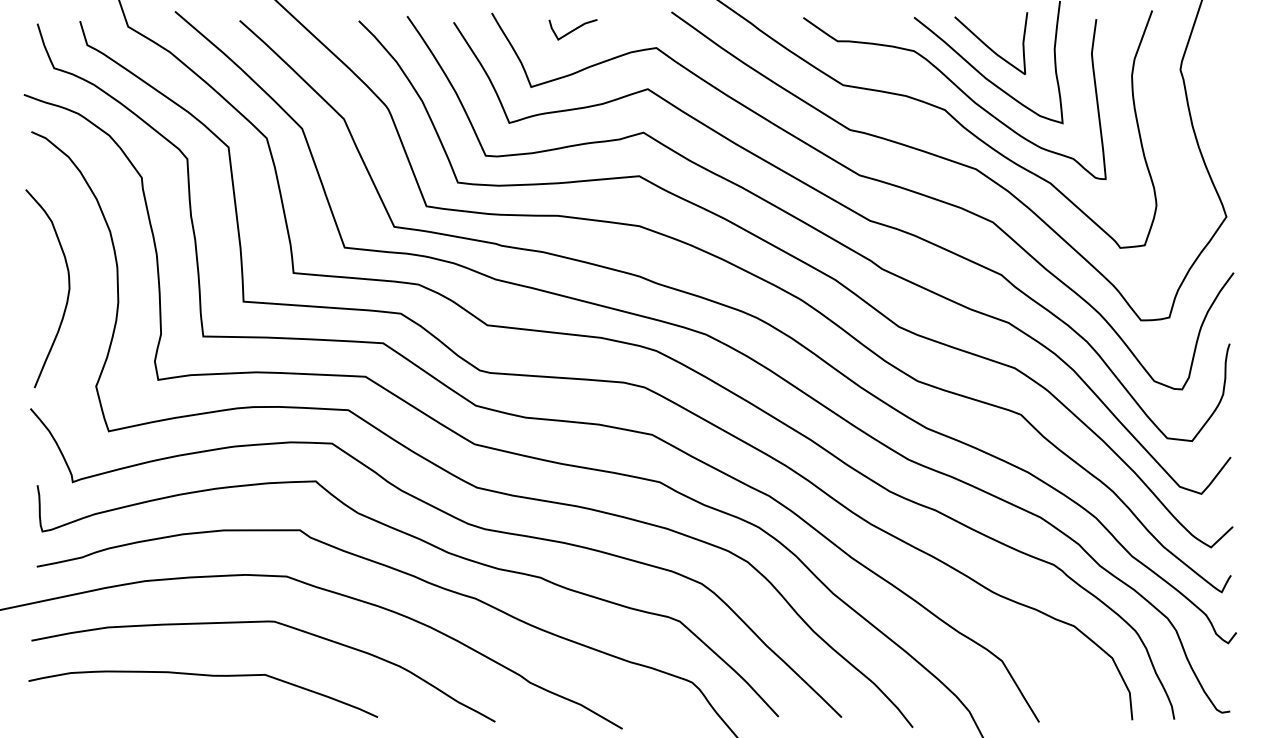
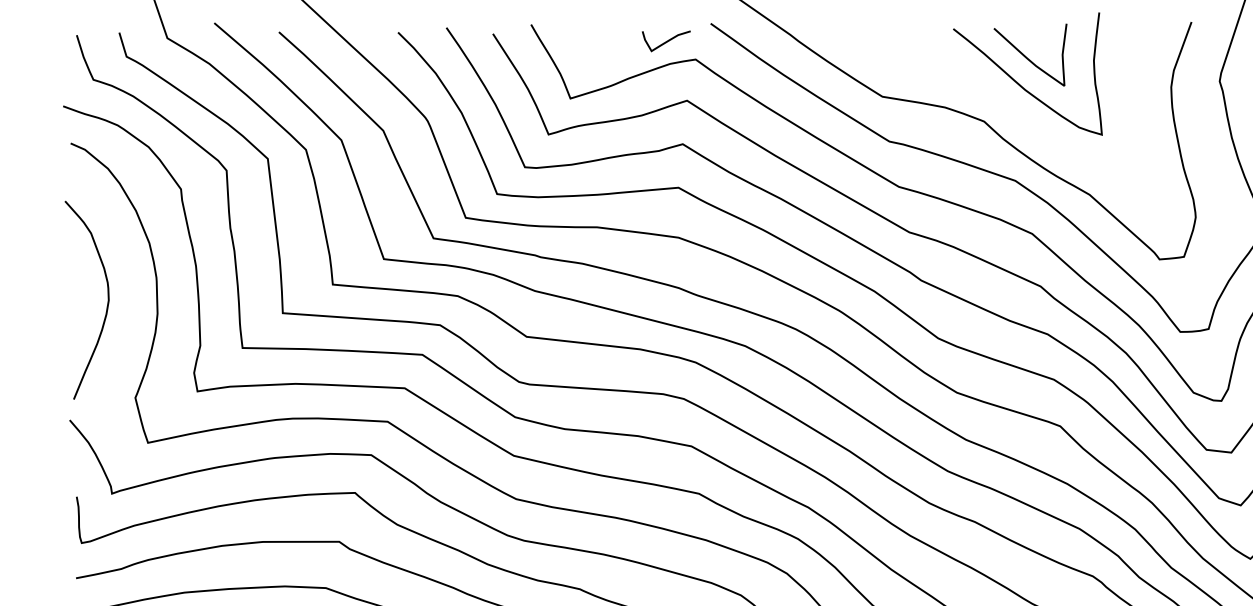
curve: (572, 29) -> (665, 41), moved
curve: (960, 91) -> (999, 103), removed

